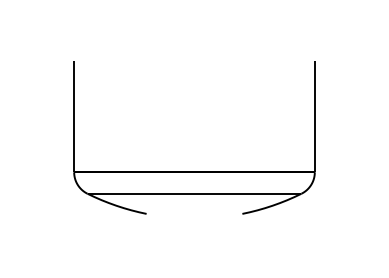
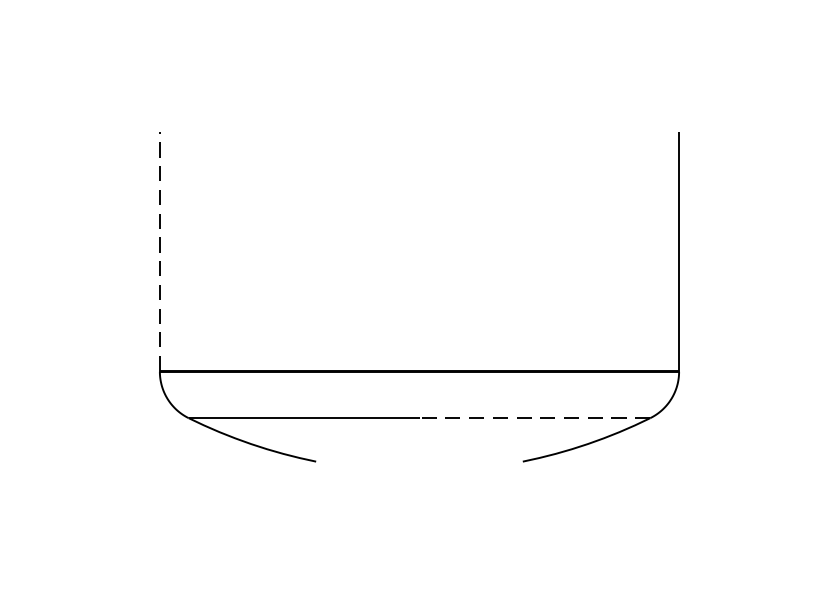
line: (74, 116) -> (160, 251), solid -> dashed
line: (247, 193) -> (533, 417), solid -> dashed

